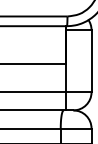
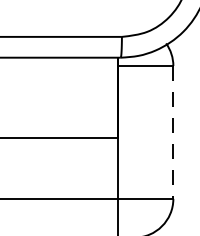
line: (91, 61) -> (173, 133), solid -> dashed

